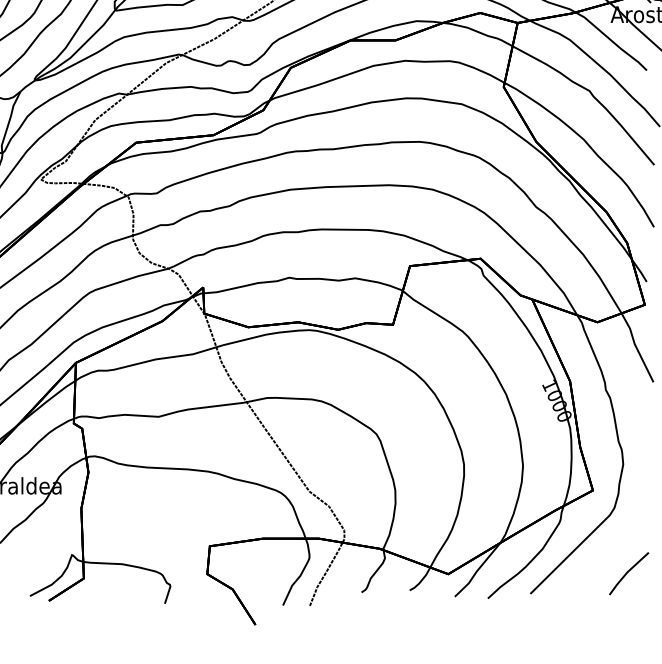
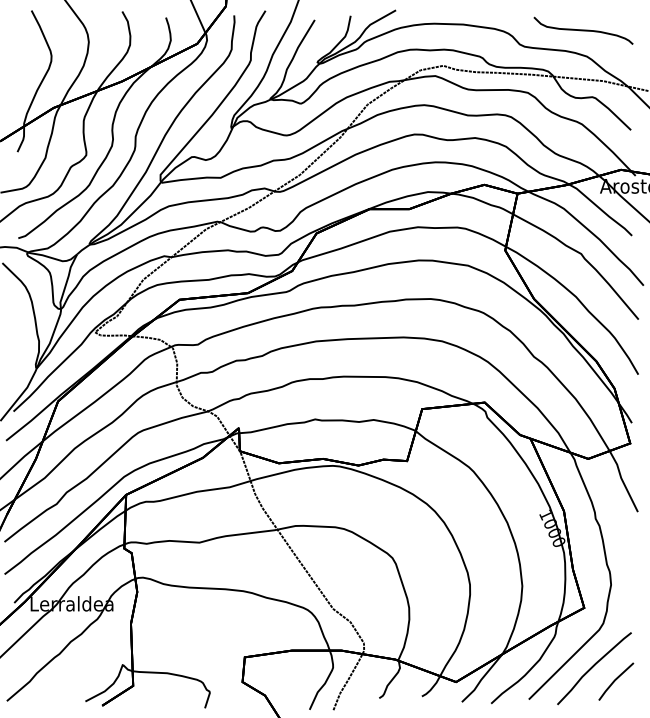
curve: (603, 557) -> (593, 667), added

